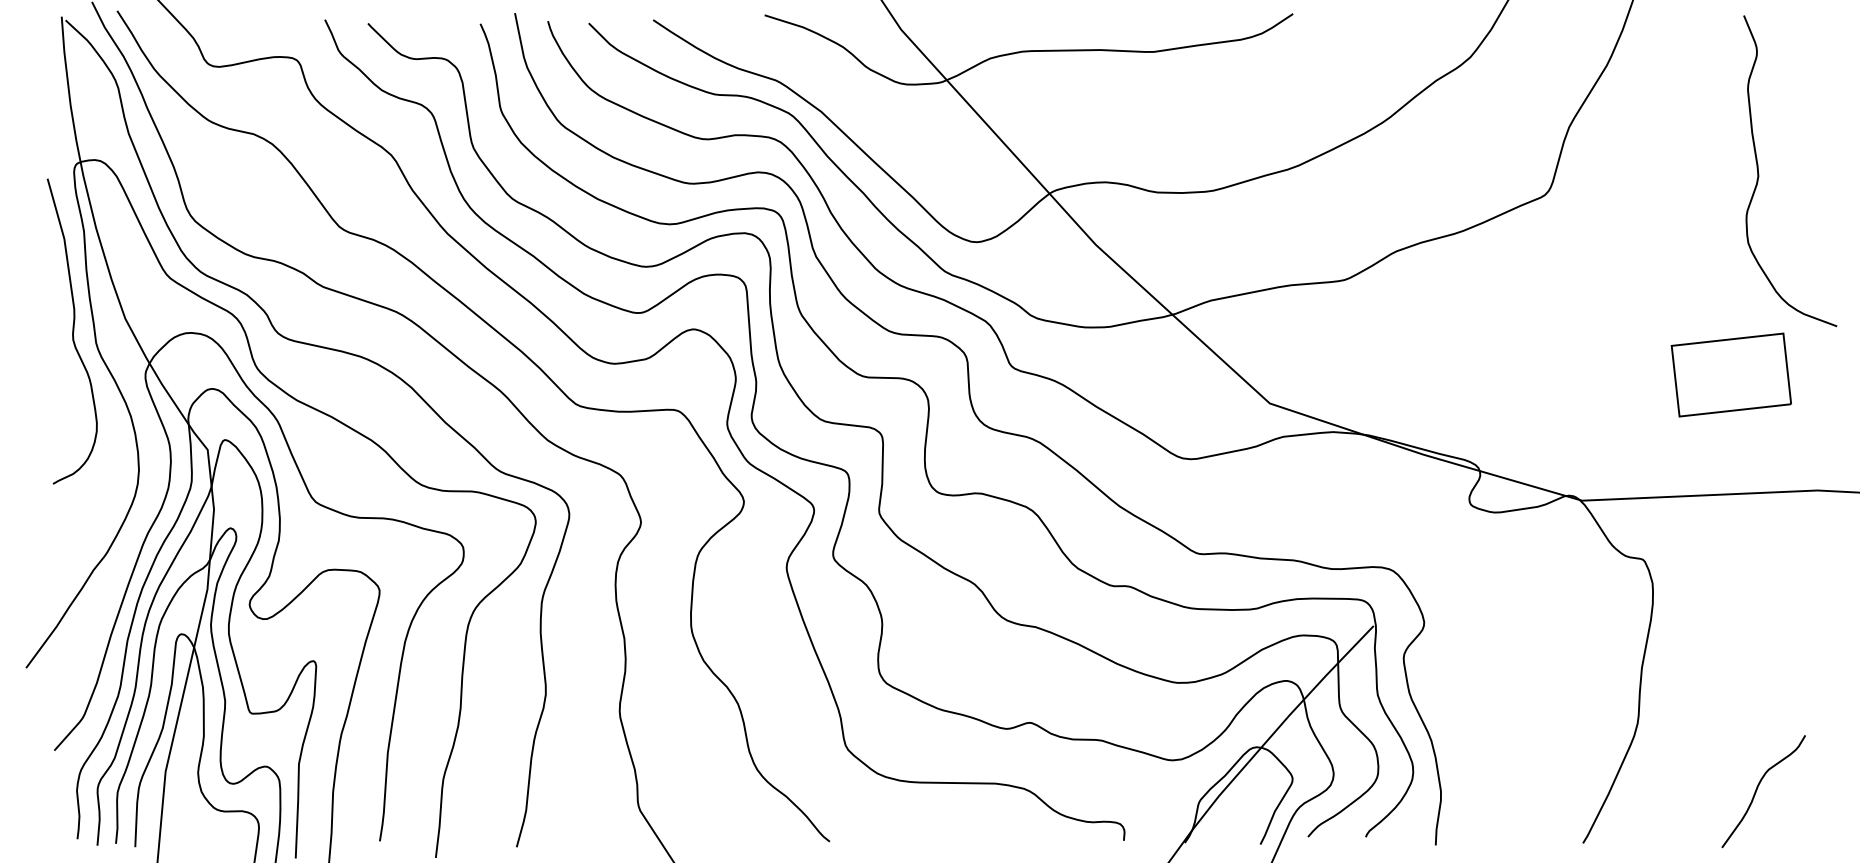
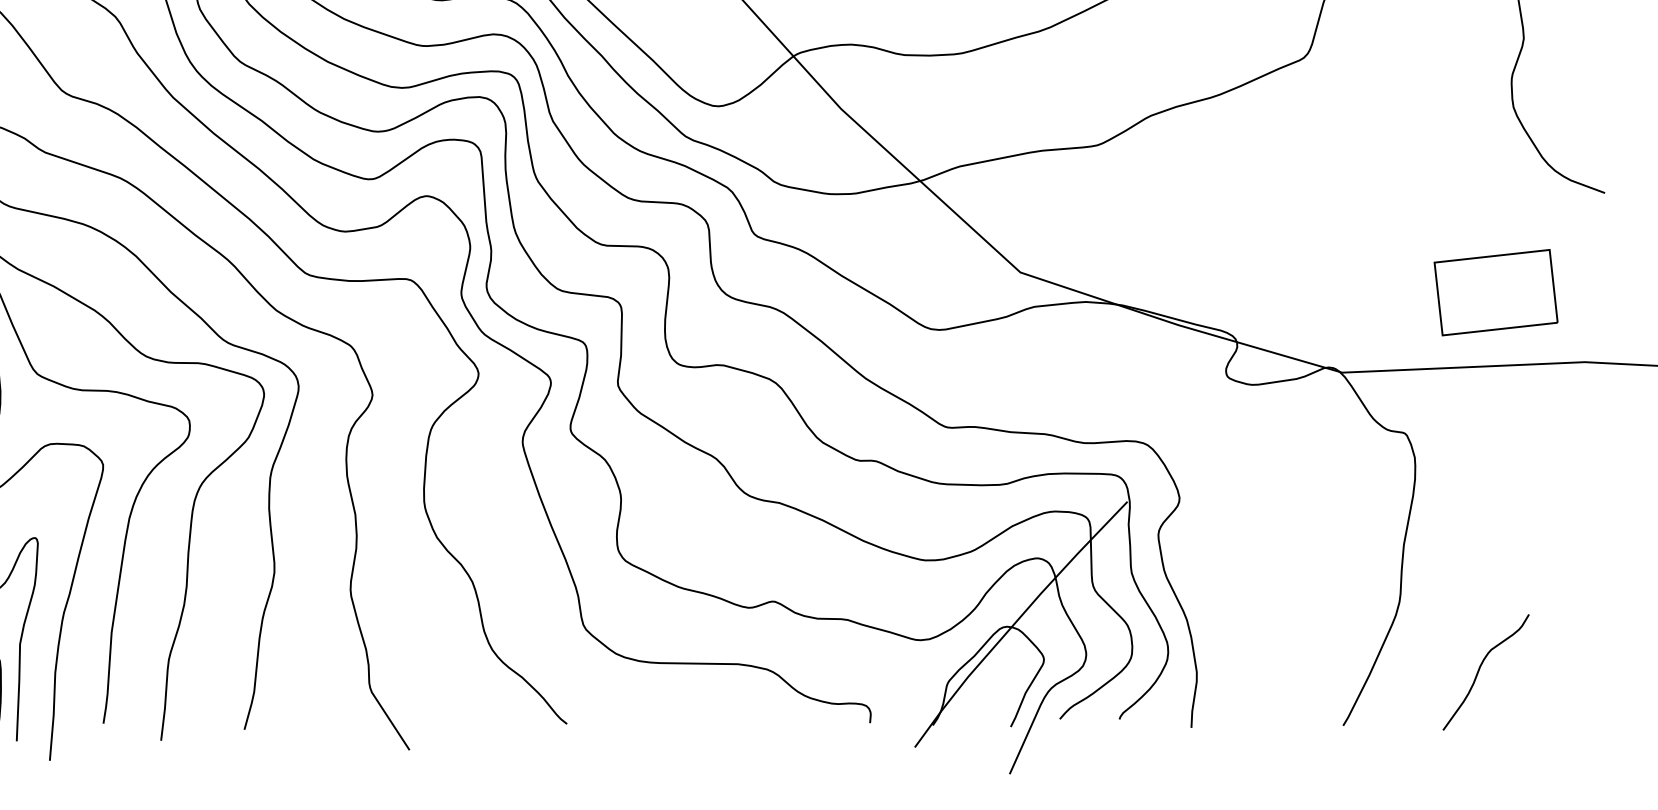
part: (1730, 374) -> (1495, 292), moved
curve: (1757, 790) -> (1479, 671), moved

